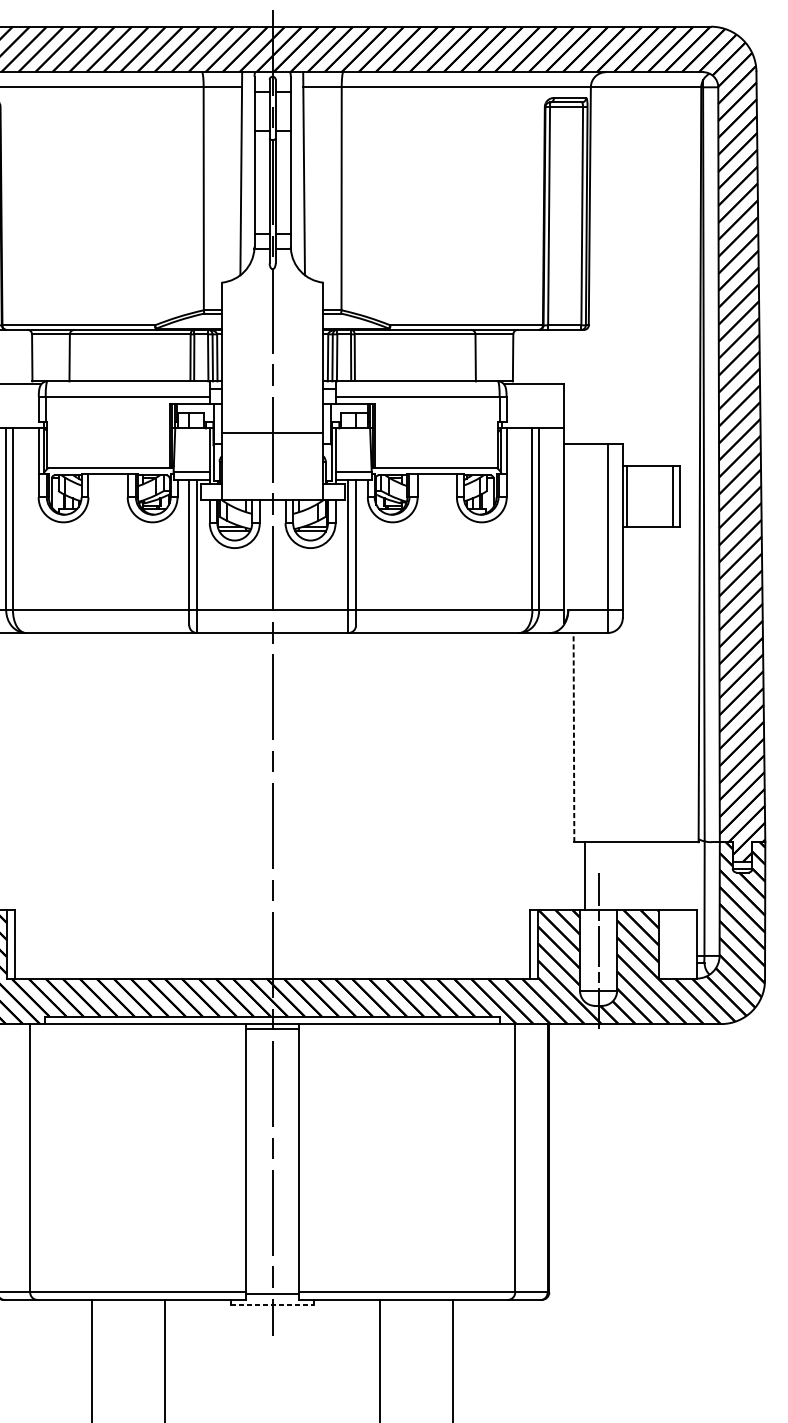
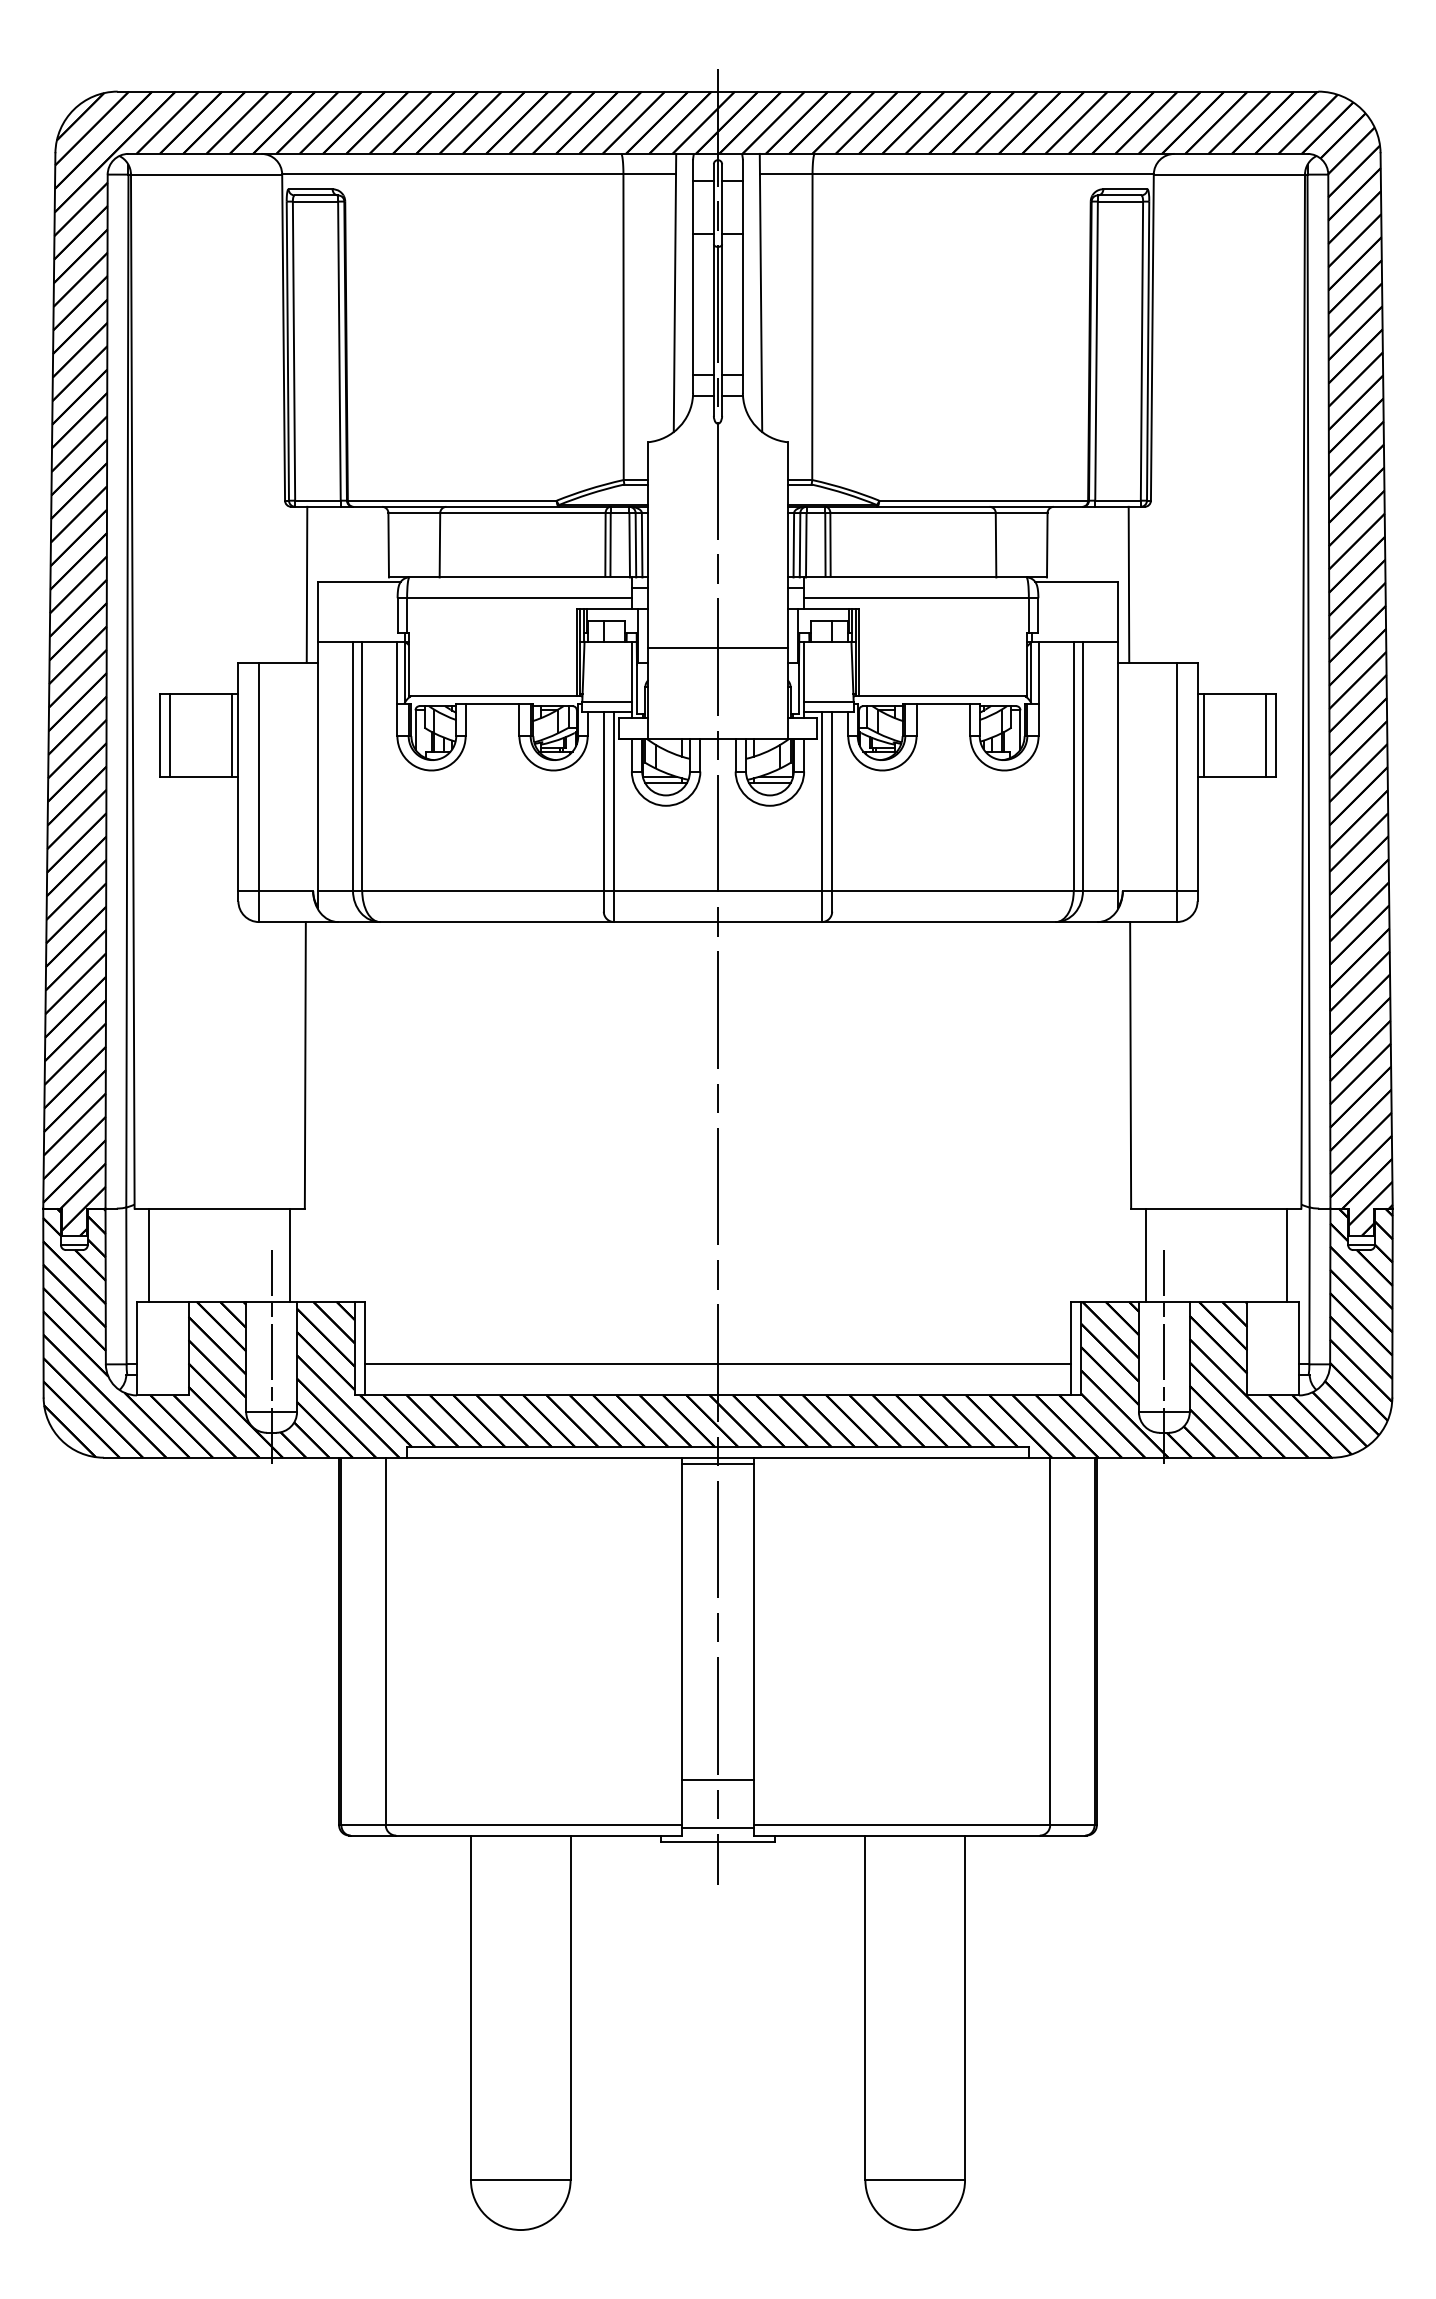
line: (572, 386) -> (1128, 584), added
line: (573, 737) -> (1130, 1064), dashed -> solid
line: (687, 876) -> (1286, 1255), added
line: (272, 956) -> (717, 1364), added
line: (272, 1259) -> (717, 1779), added
line: (273, 1304) -> (718, 1841), dashed -> solid

